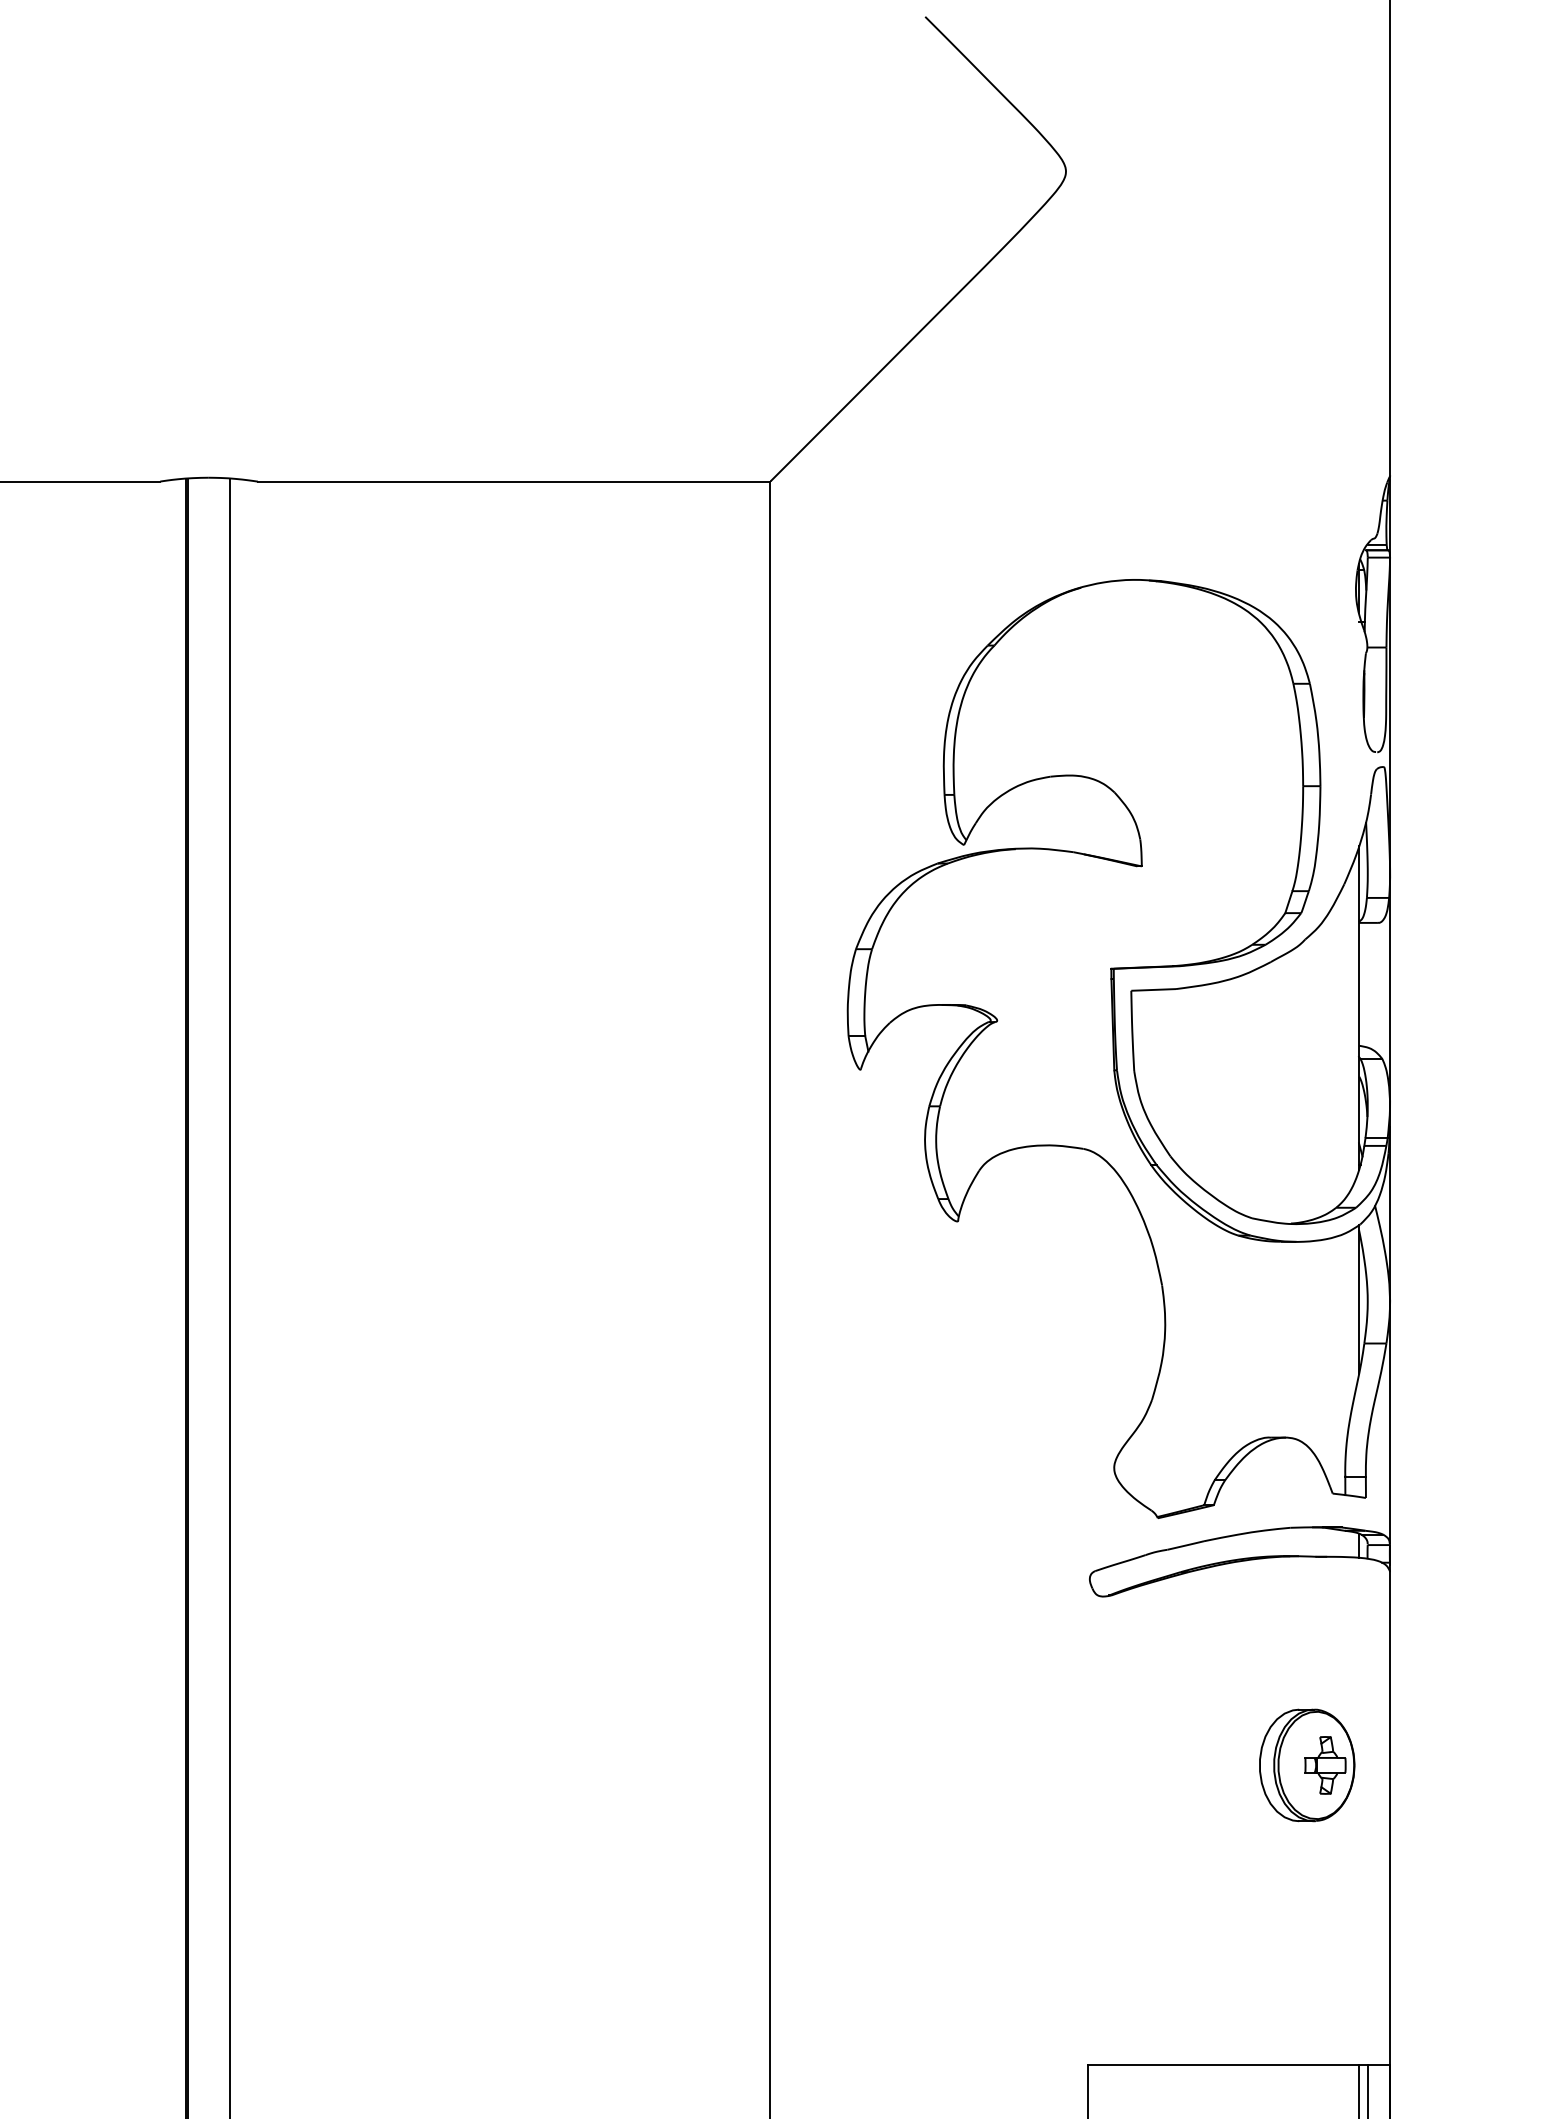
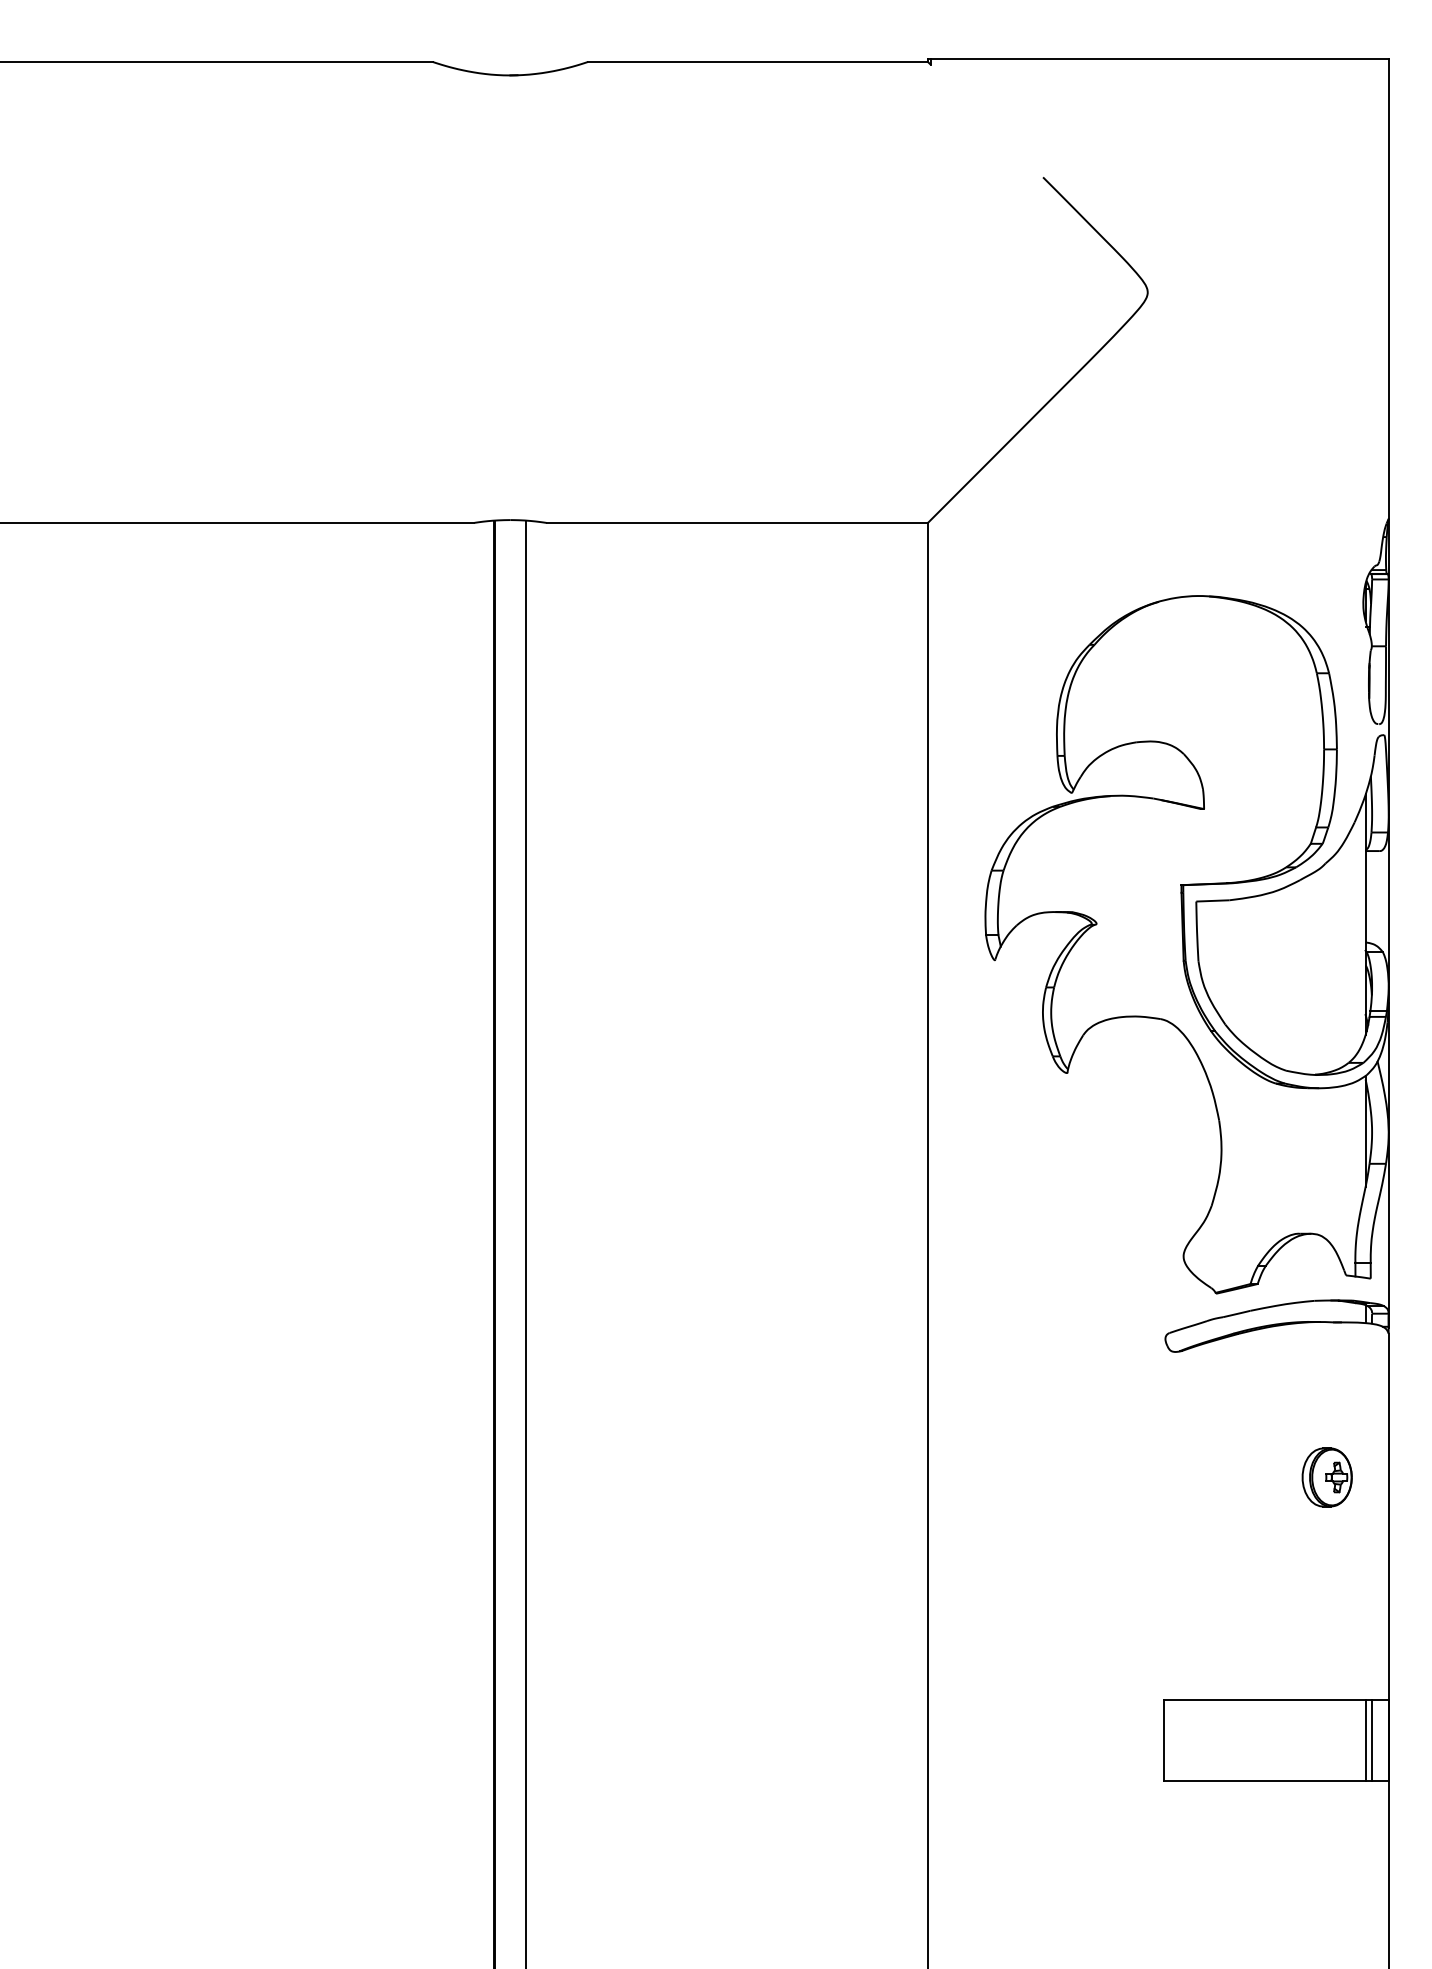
part: (1307, 1765) -> (1327, 1477), size x0.7

